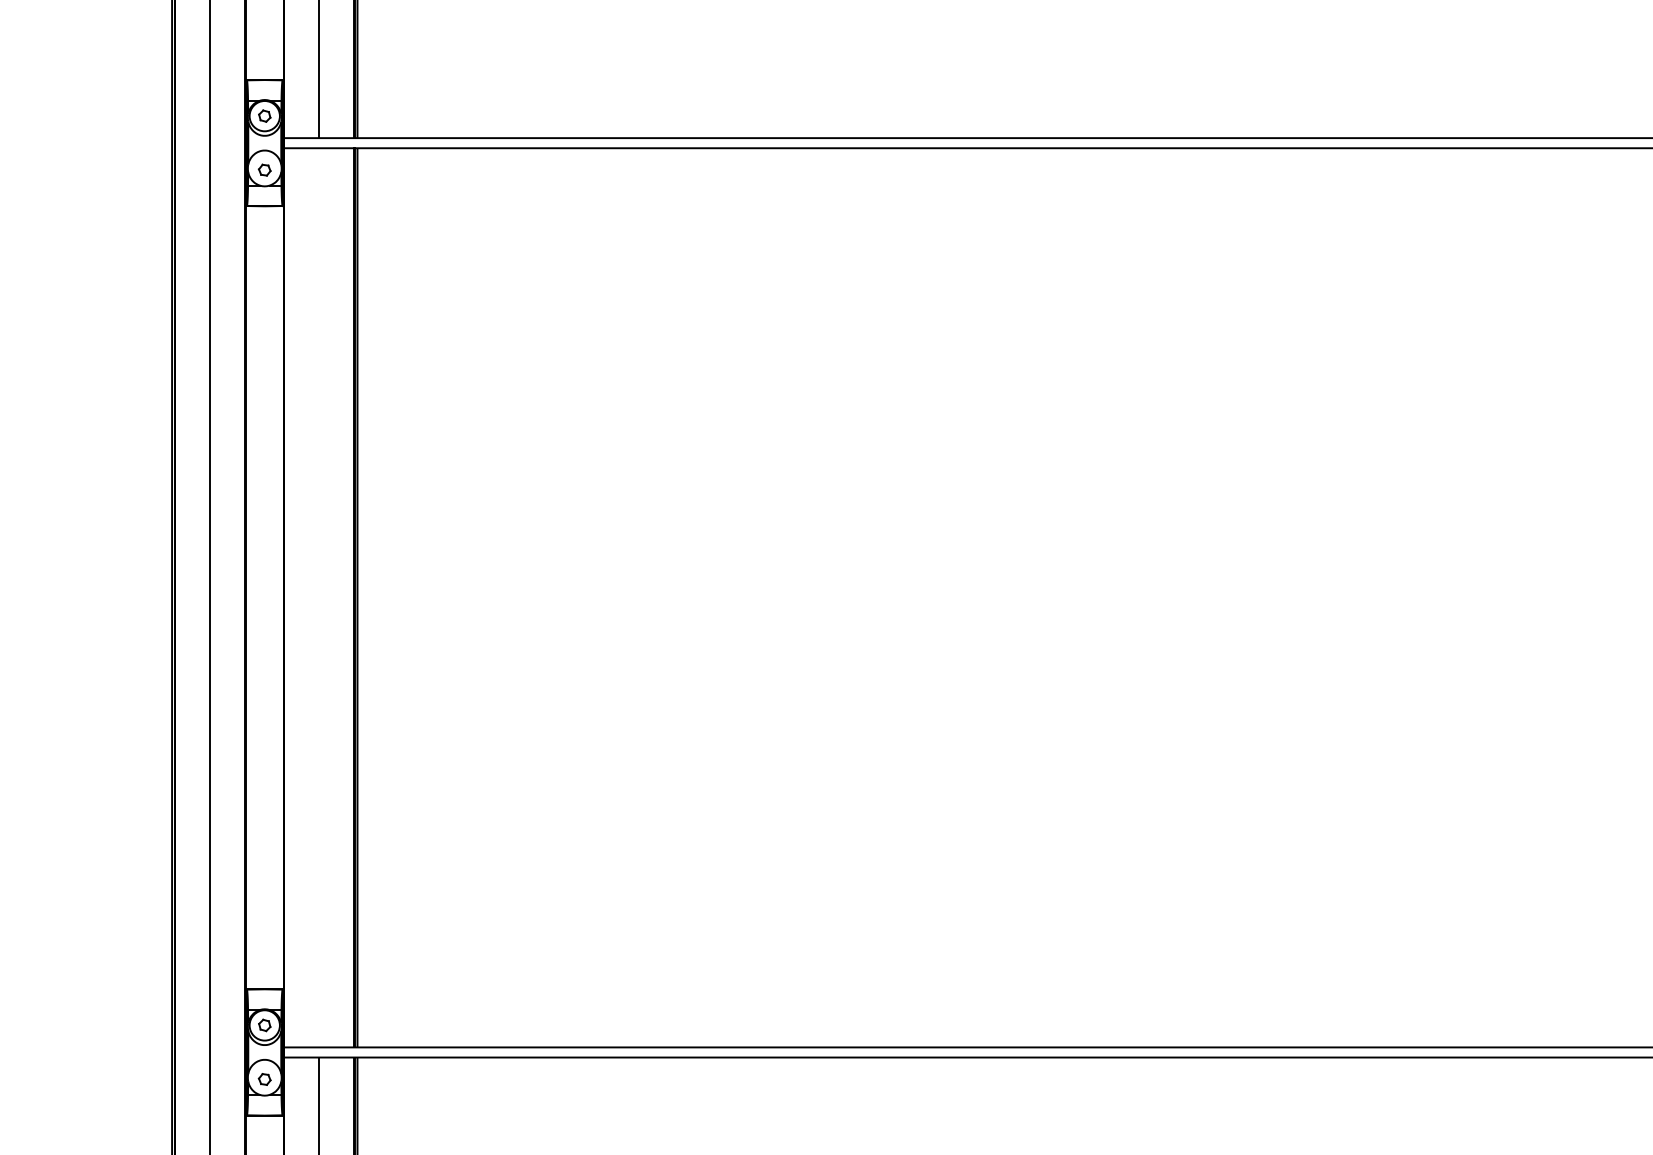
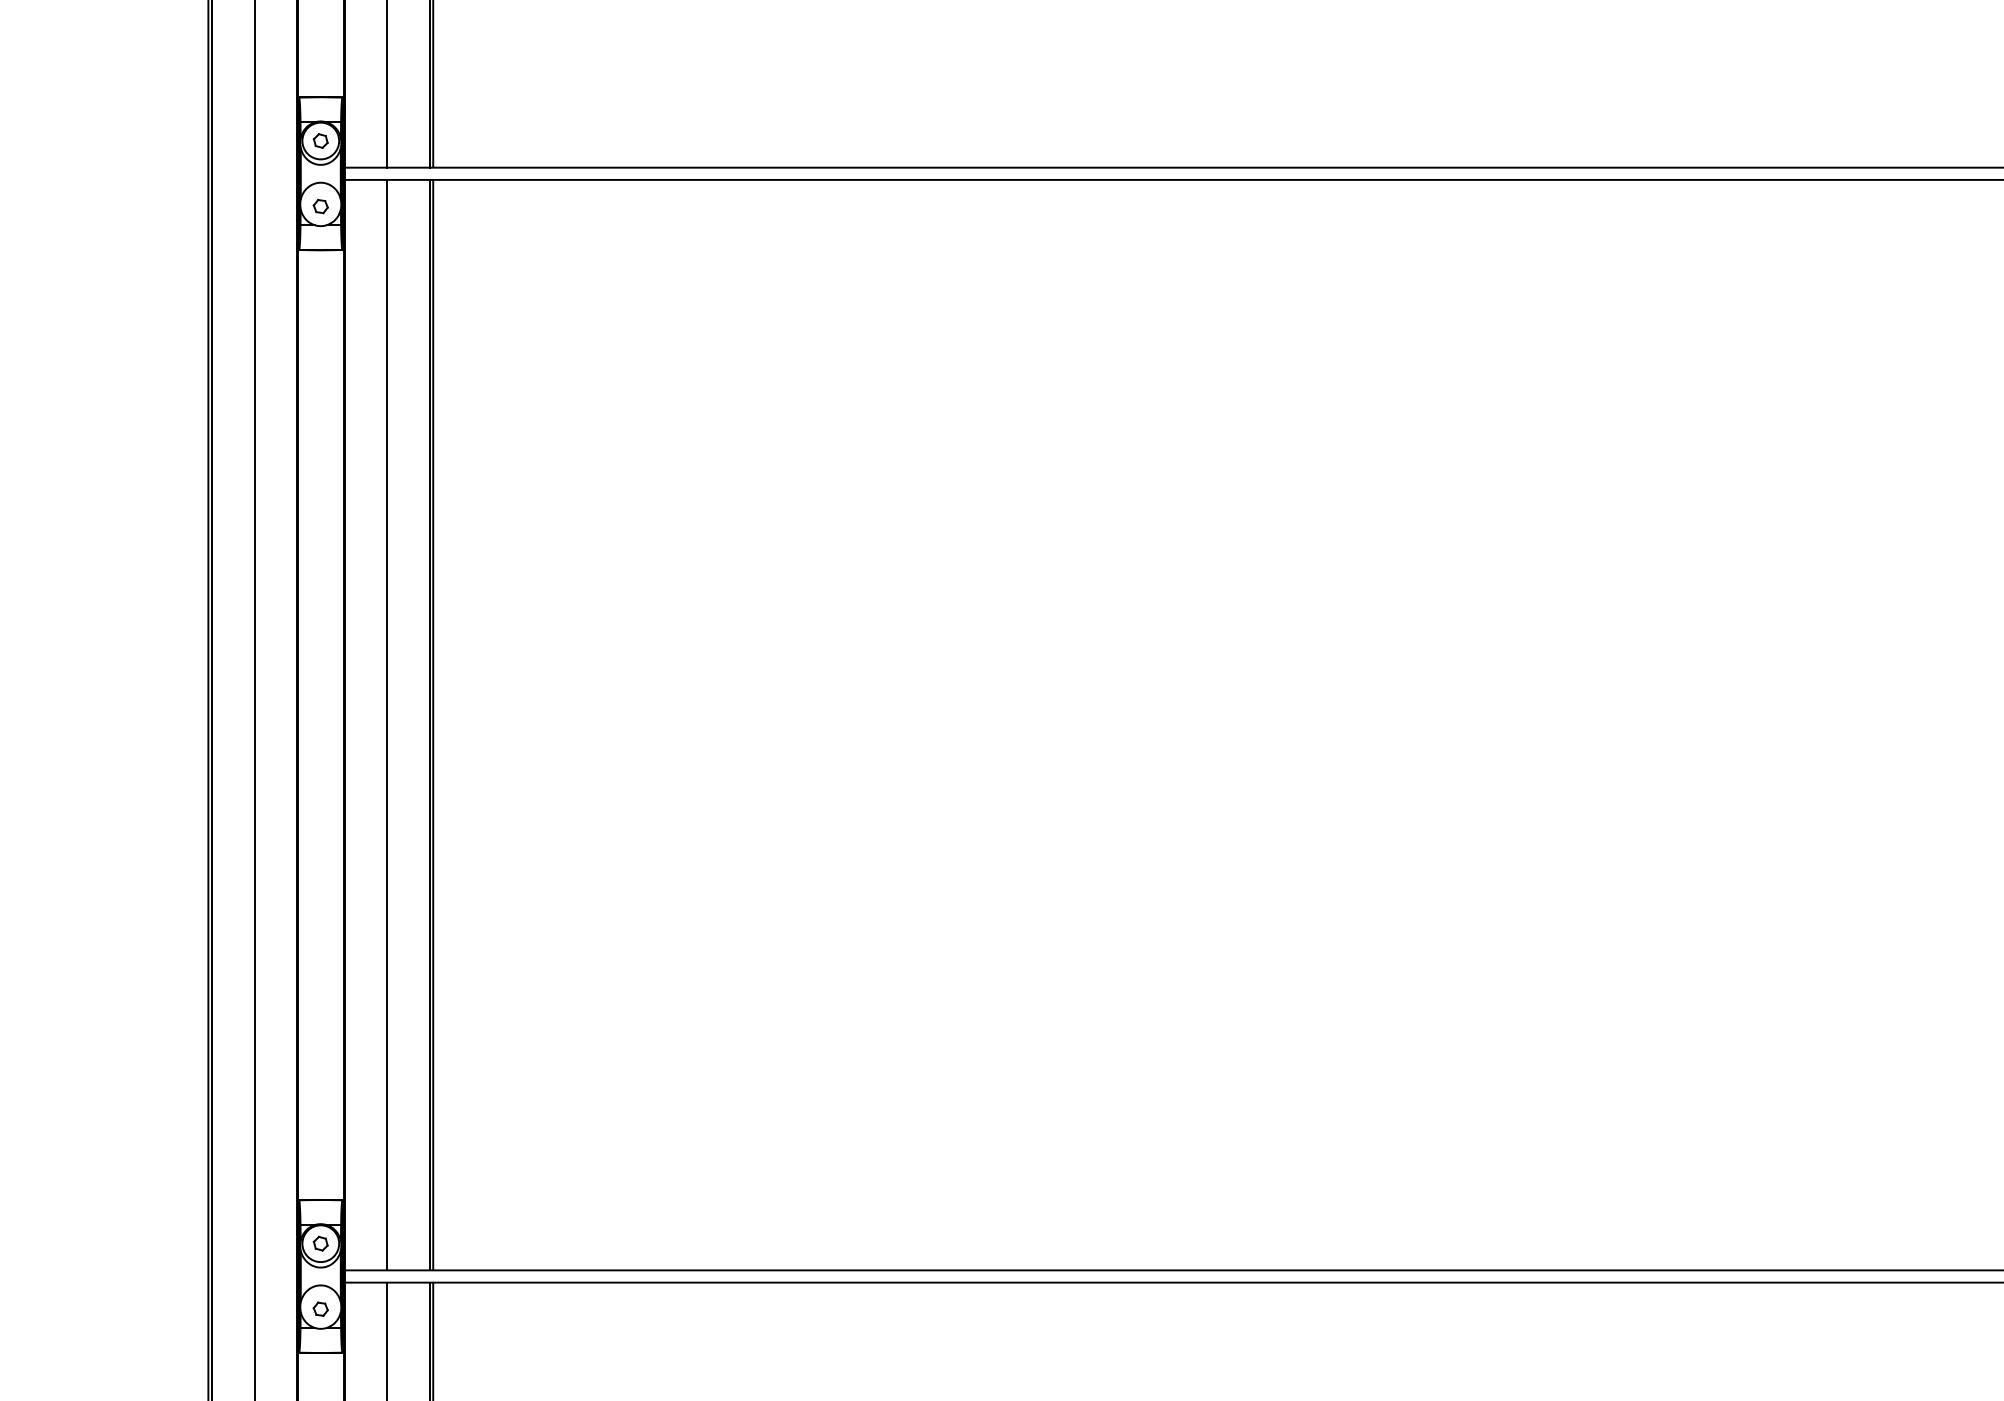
line: (318, 597) -> (386, 724), added

